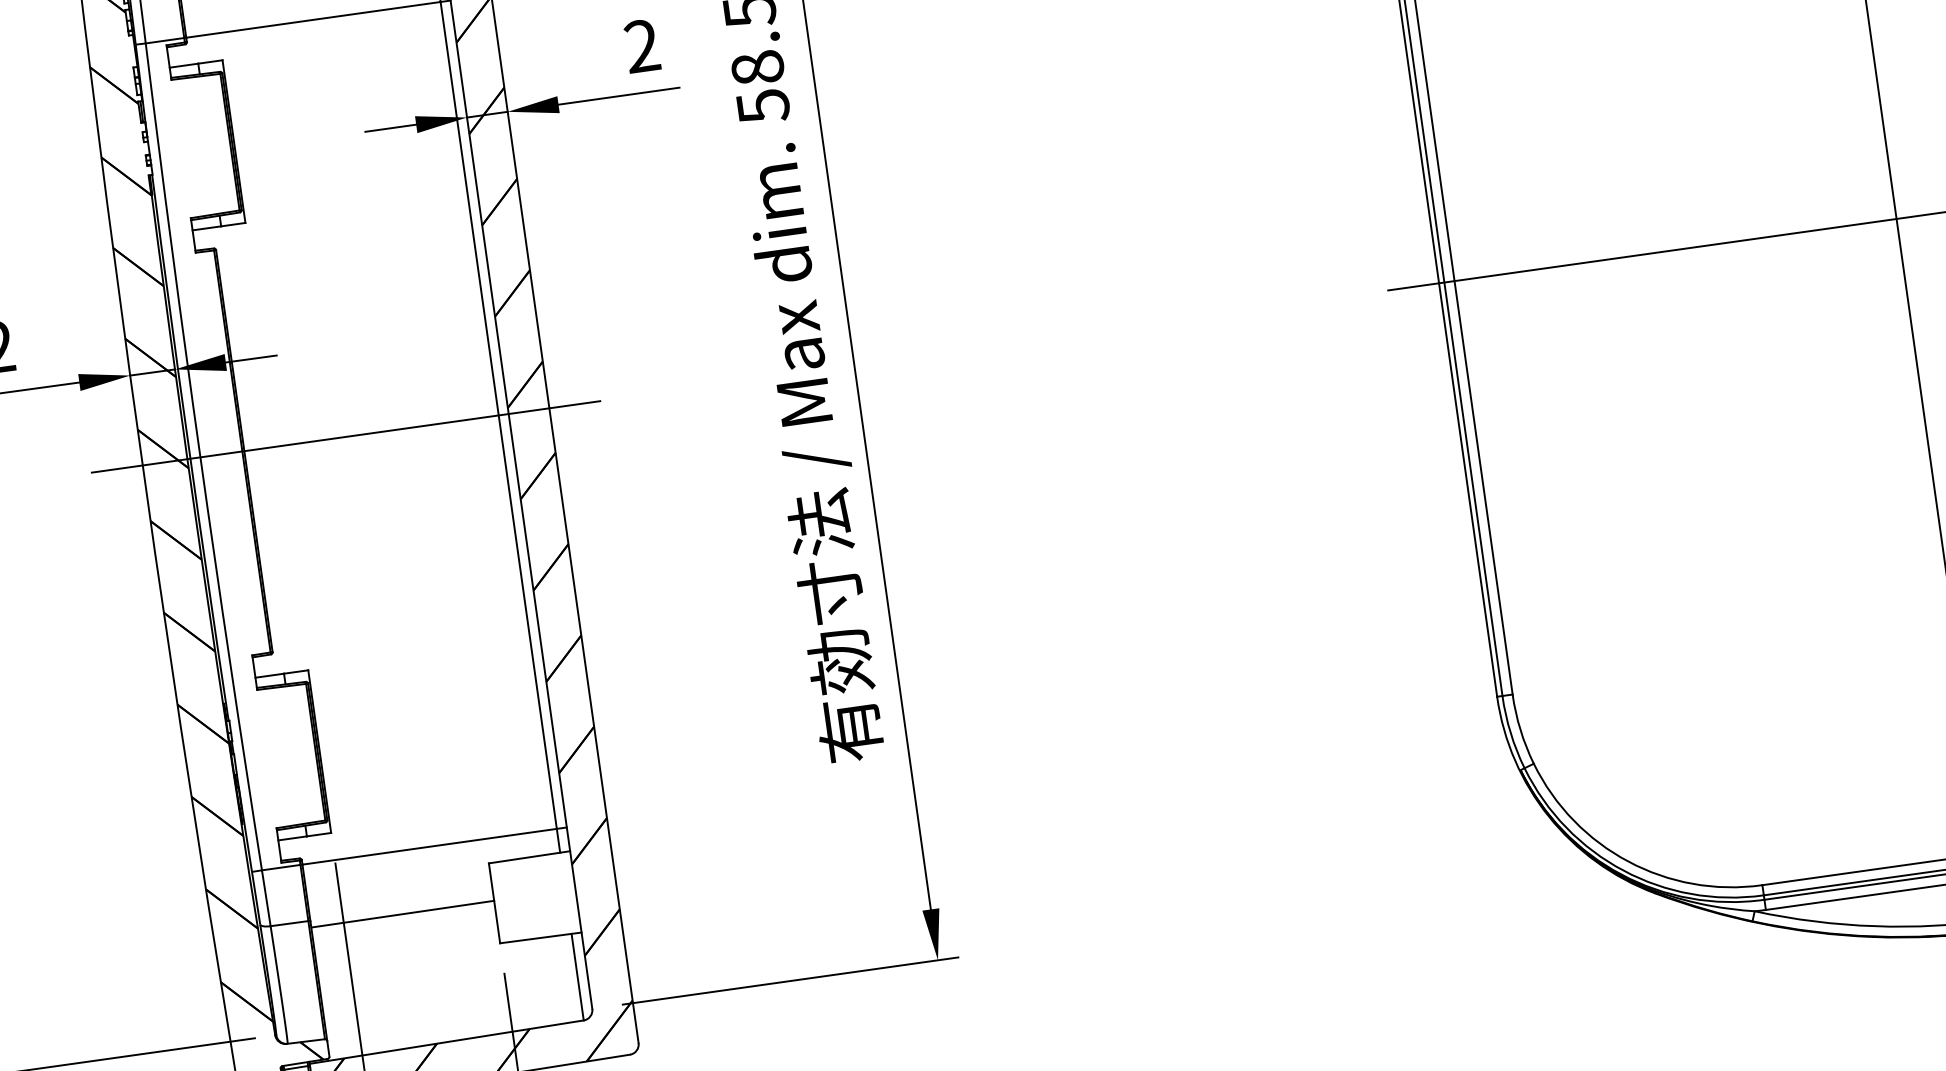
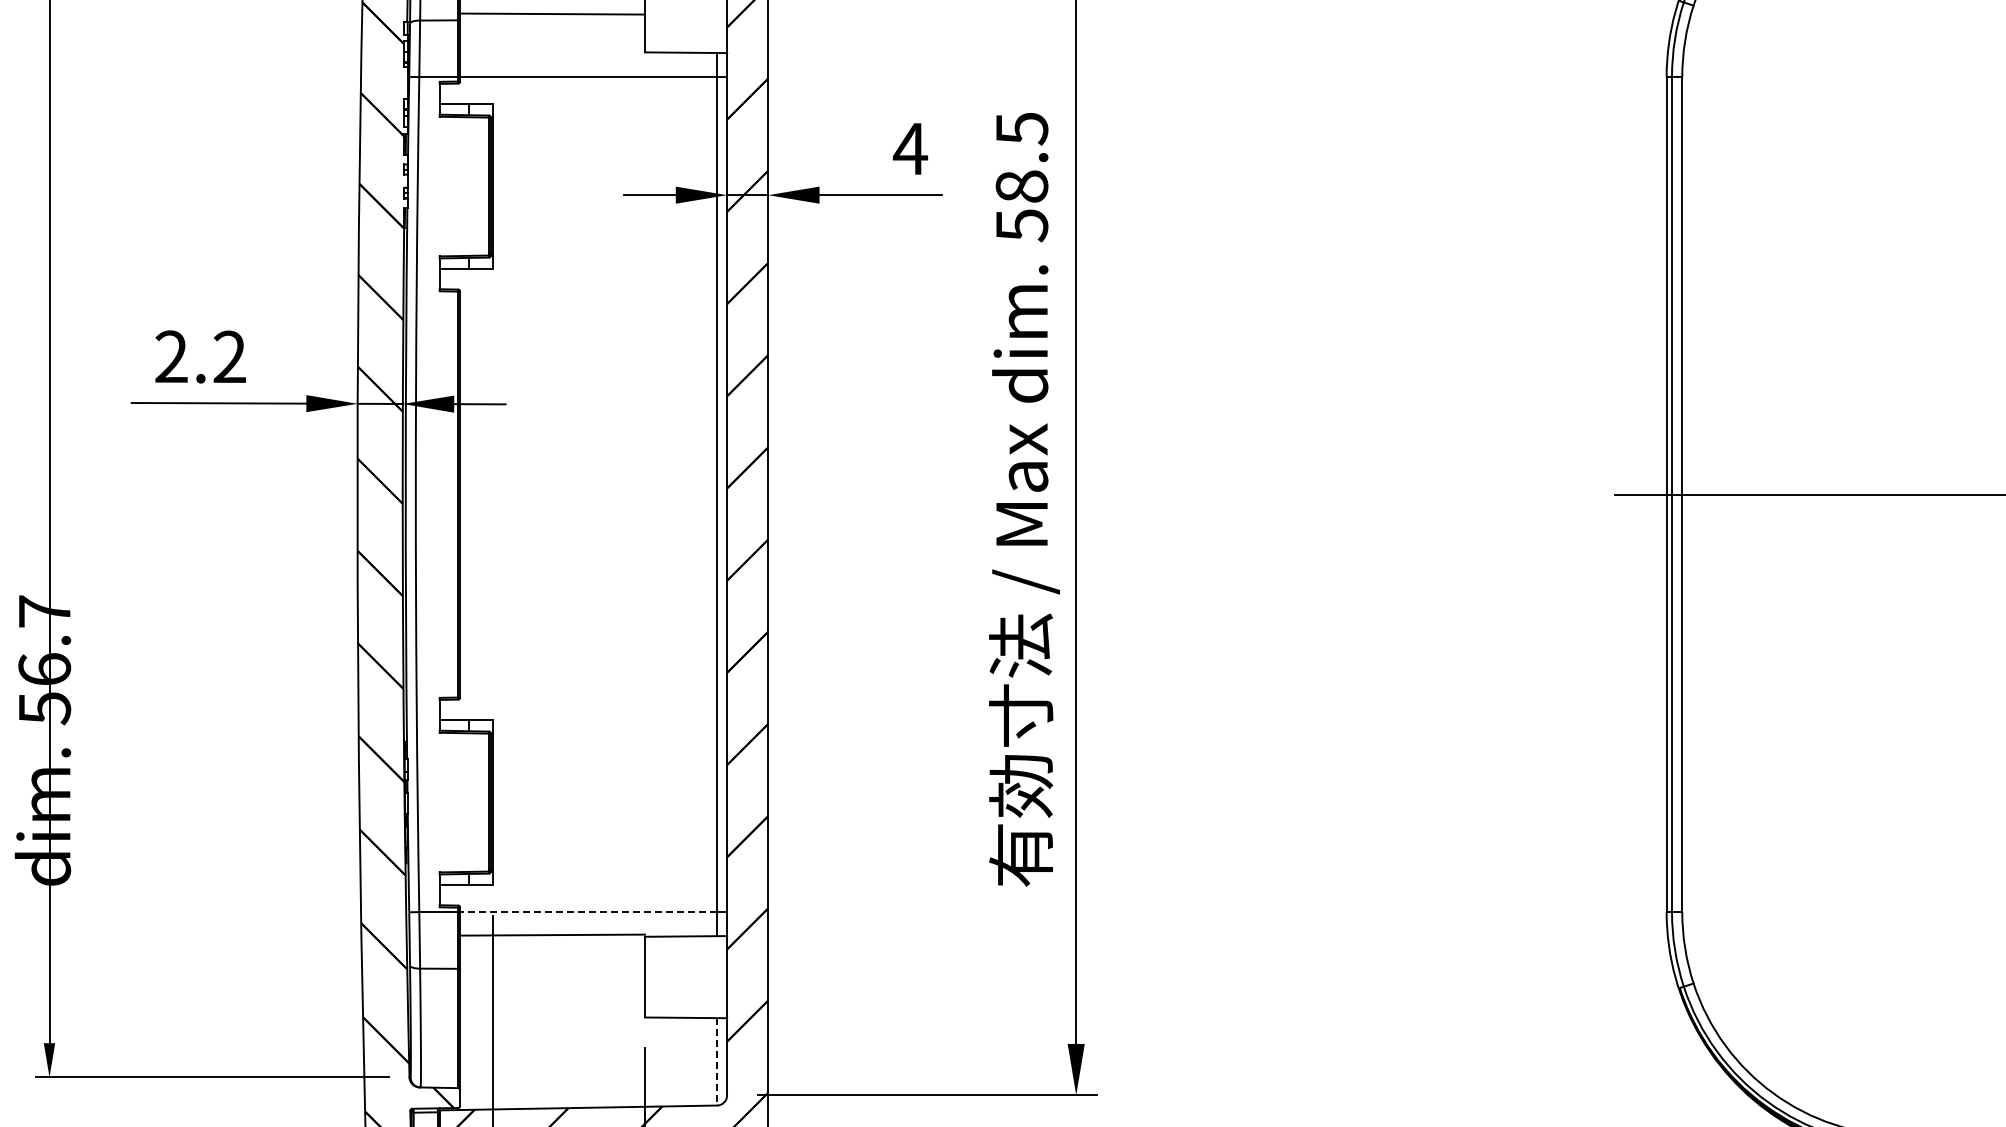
text: (642, 45) -> (910, 148), 2 -> 4
line: (345, 436) -> (562, 494), removed
line: (429, 847) -> (588, 912), solid -> dashed
line: (402, 913) -> (552, 934), moved
line: (578, 976) -> (717, 1061), solid -> dashed

